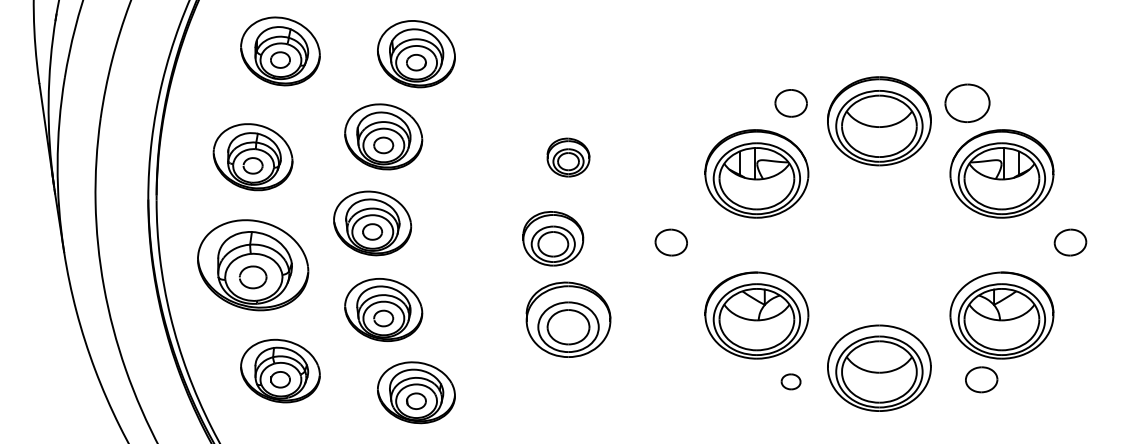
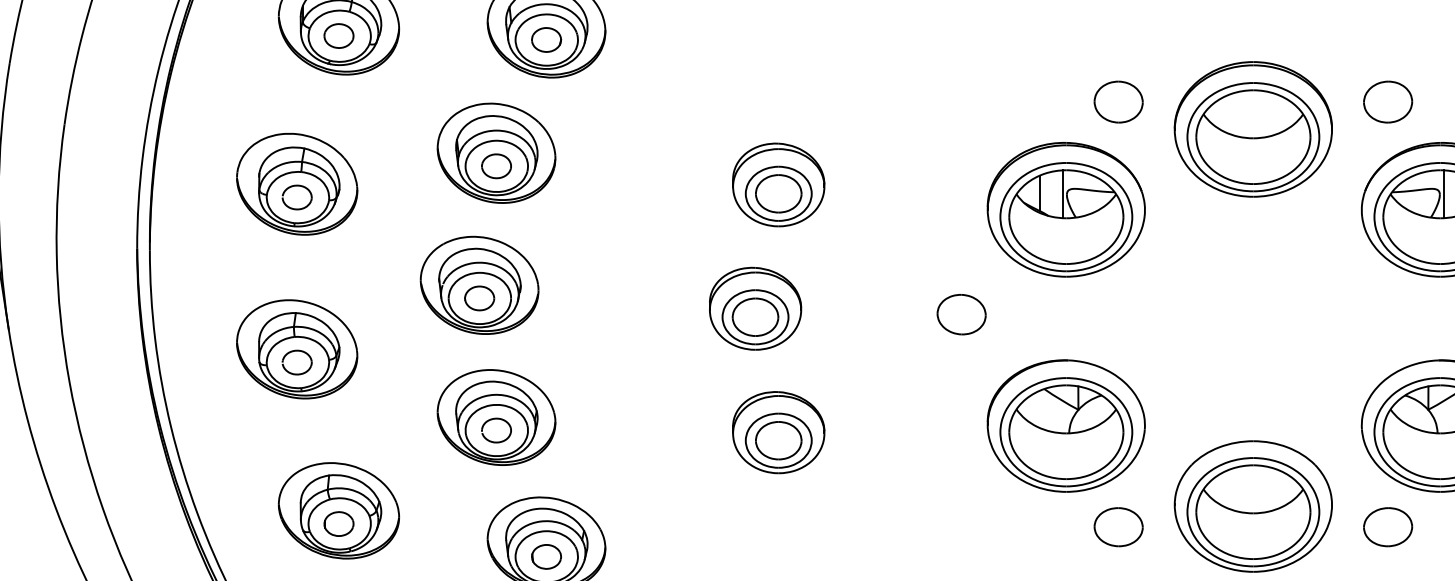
part: (967, 103) -> (1387, 102), size x0.71
part: (568, 157) -> (778, 184), size x1.43
part: (670, 242) -> (960, 314), moved
part: (252, 265) -> (296, 349), size x0.71
part: (568, 319) -> (778, 432), size x0.71
part: (981, 379) -> (1387, 526), moved
part: (790, 381) -> (1117, 526), size x1.67

